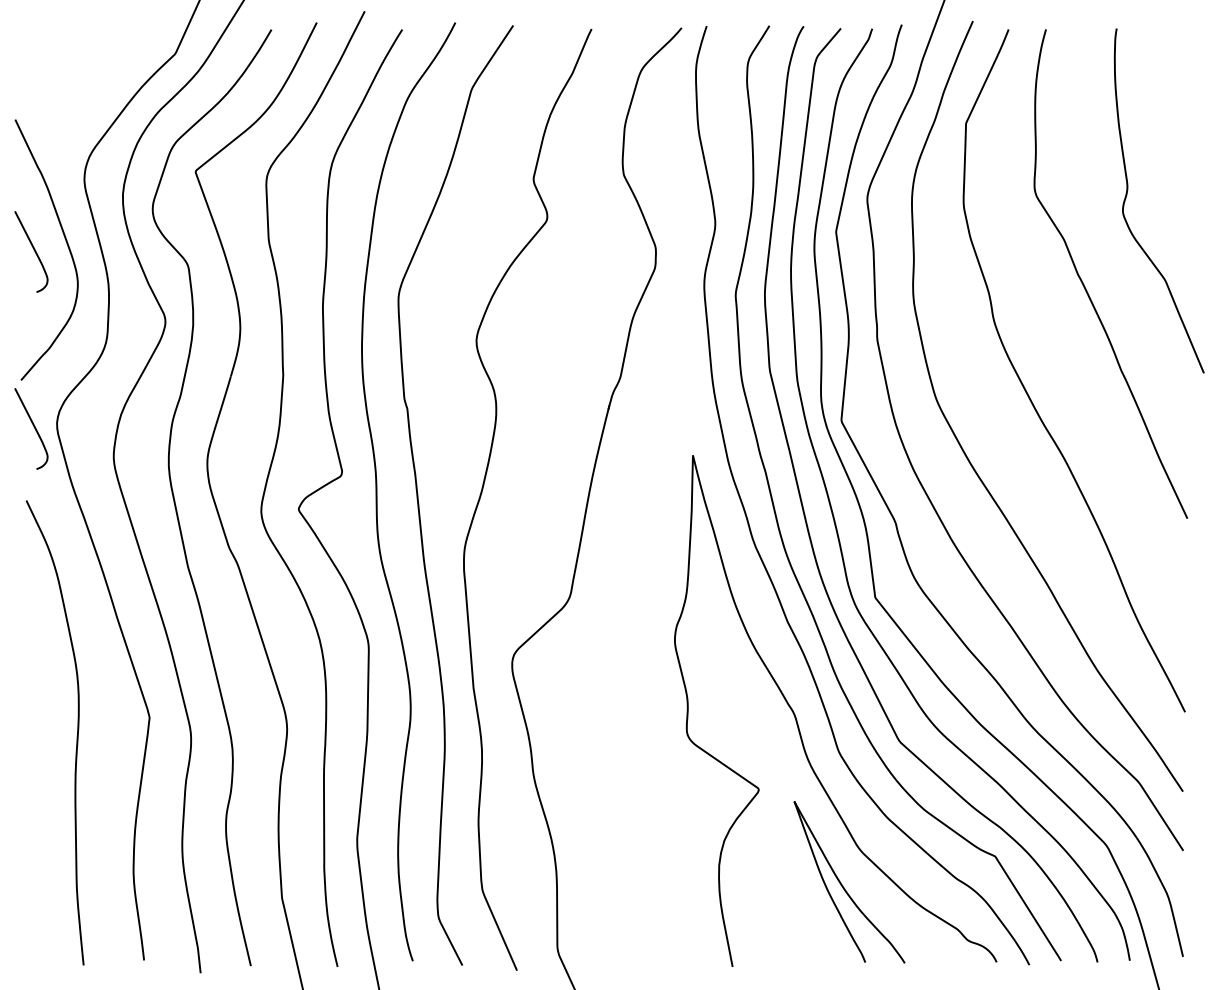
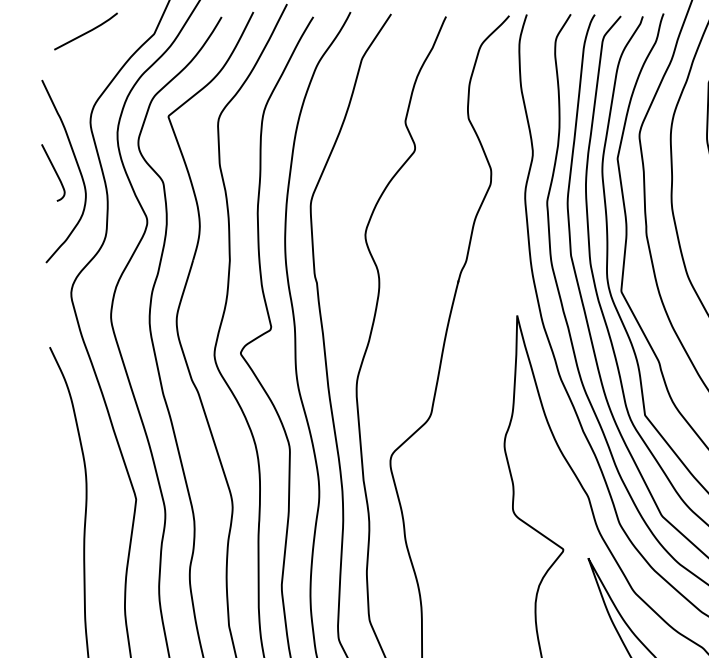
line: (78, 51) -> (86, 32), added
curve: (33, 427) -> (54, 295), removed

